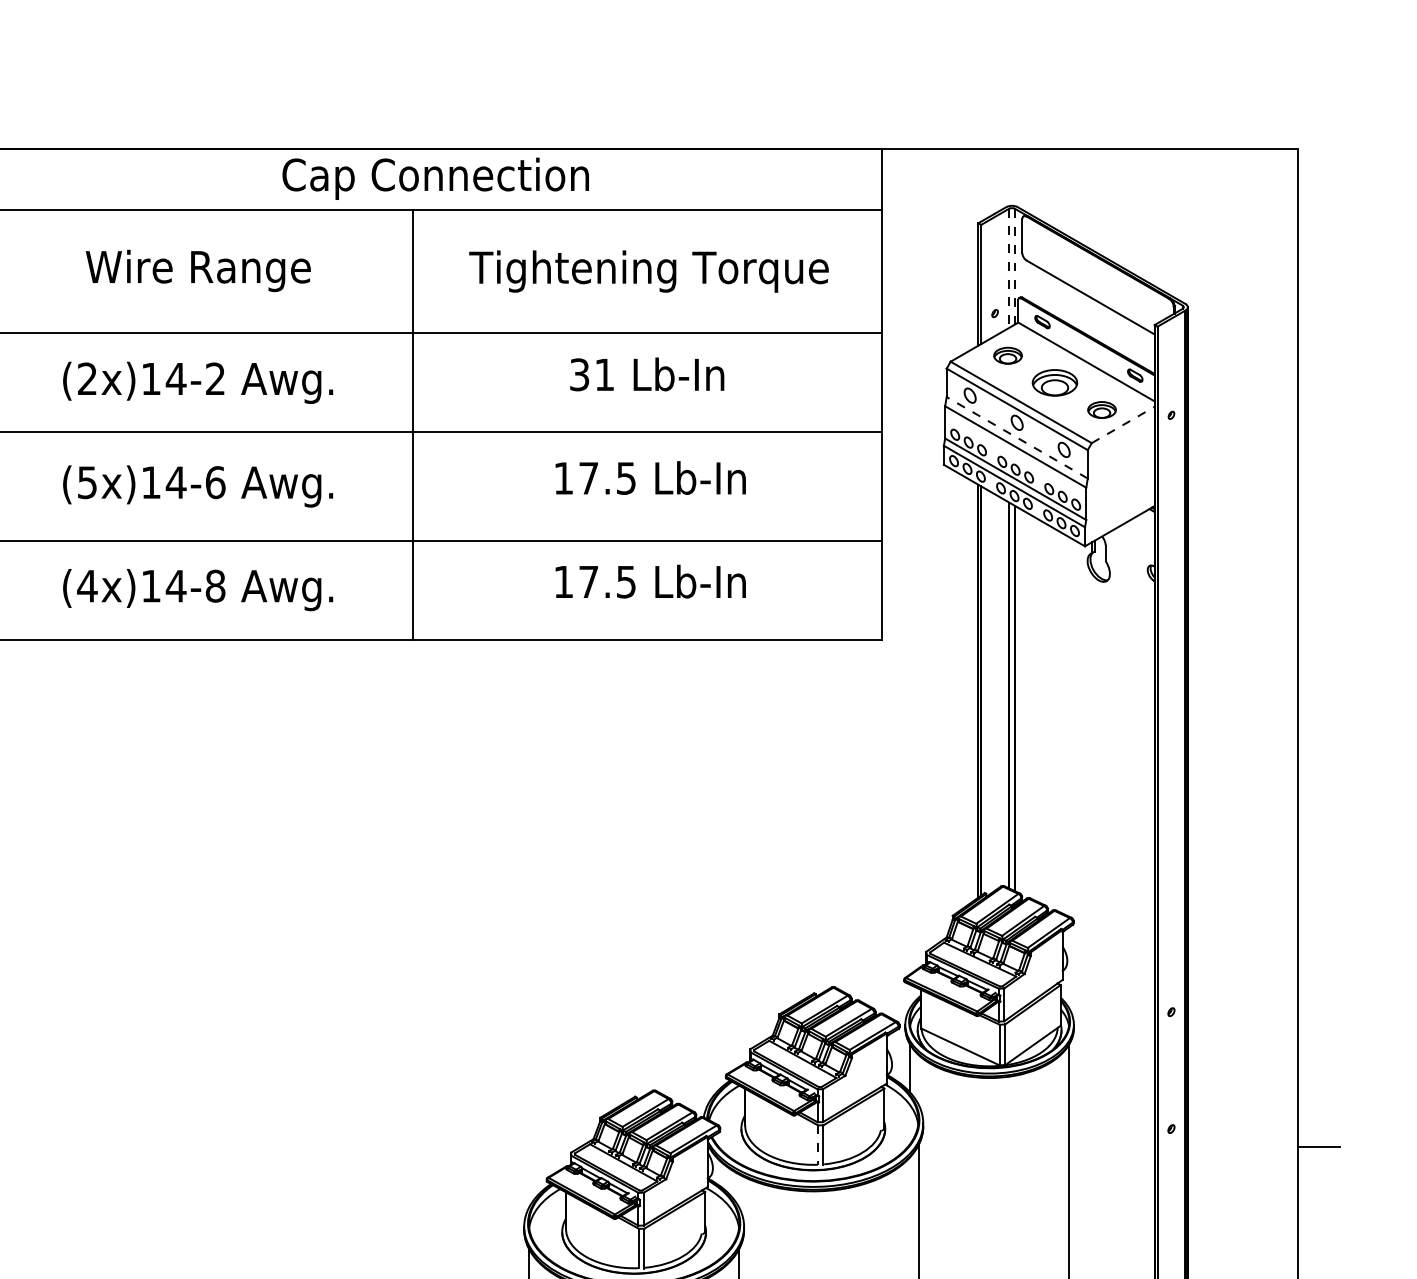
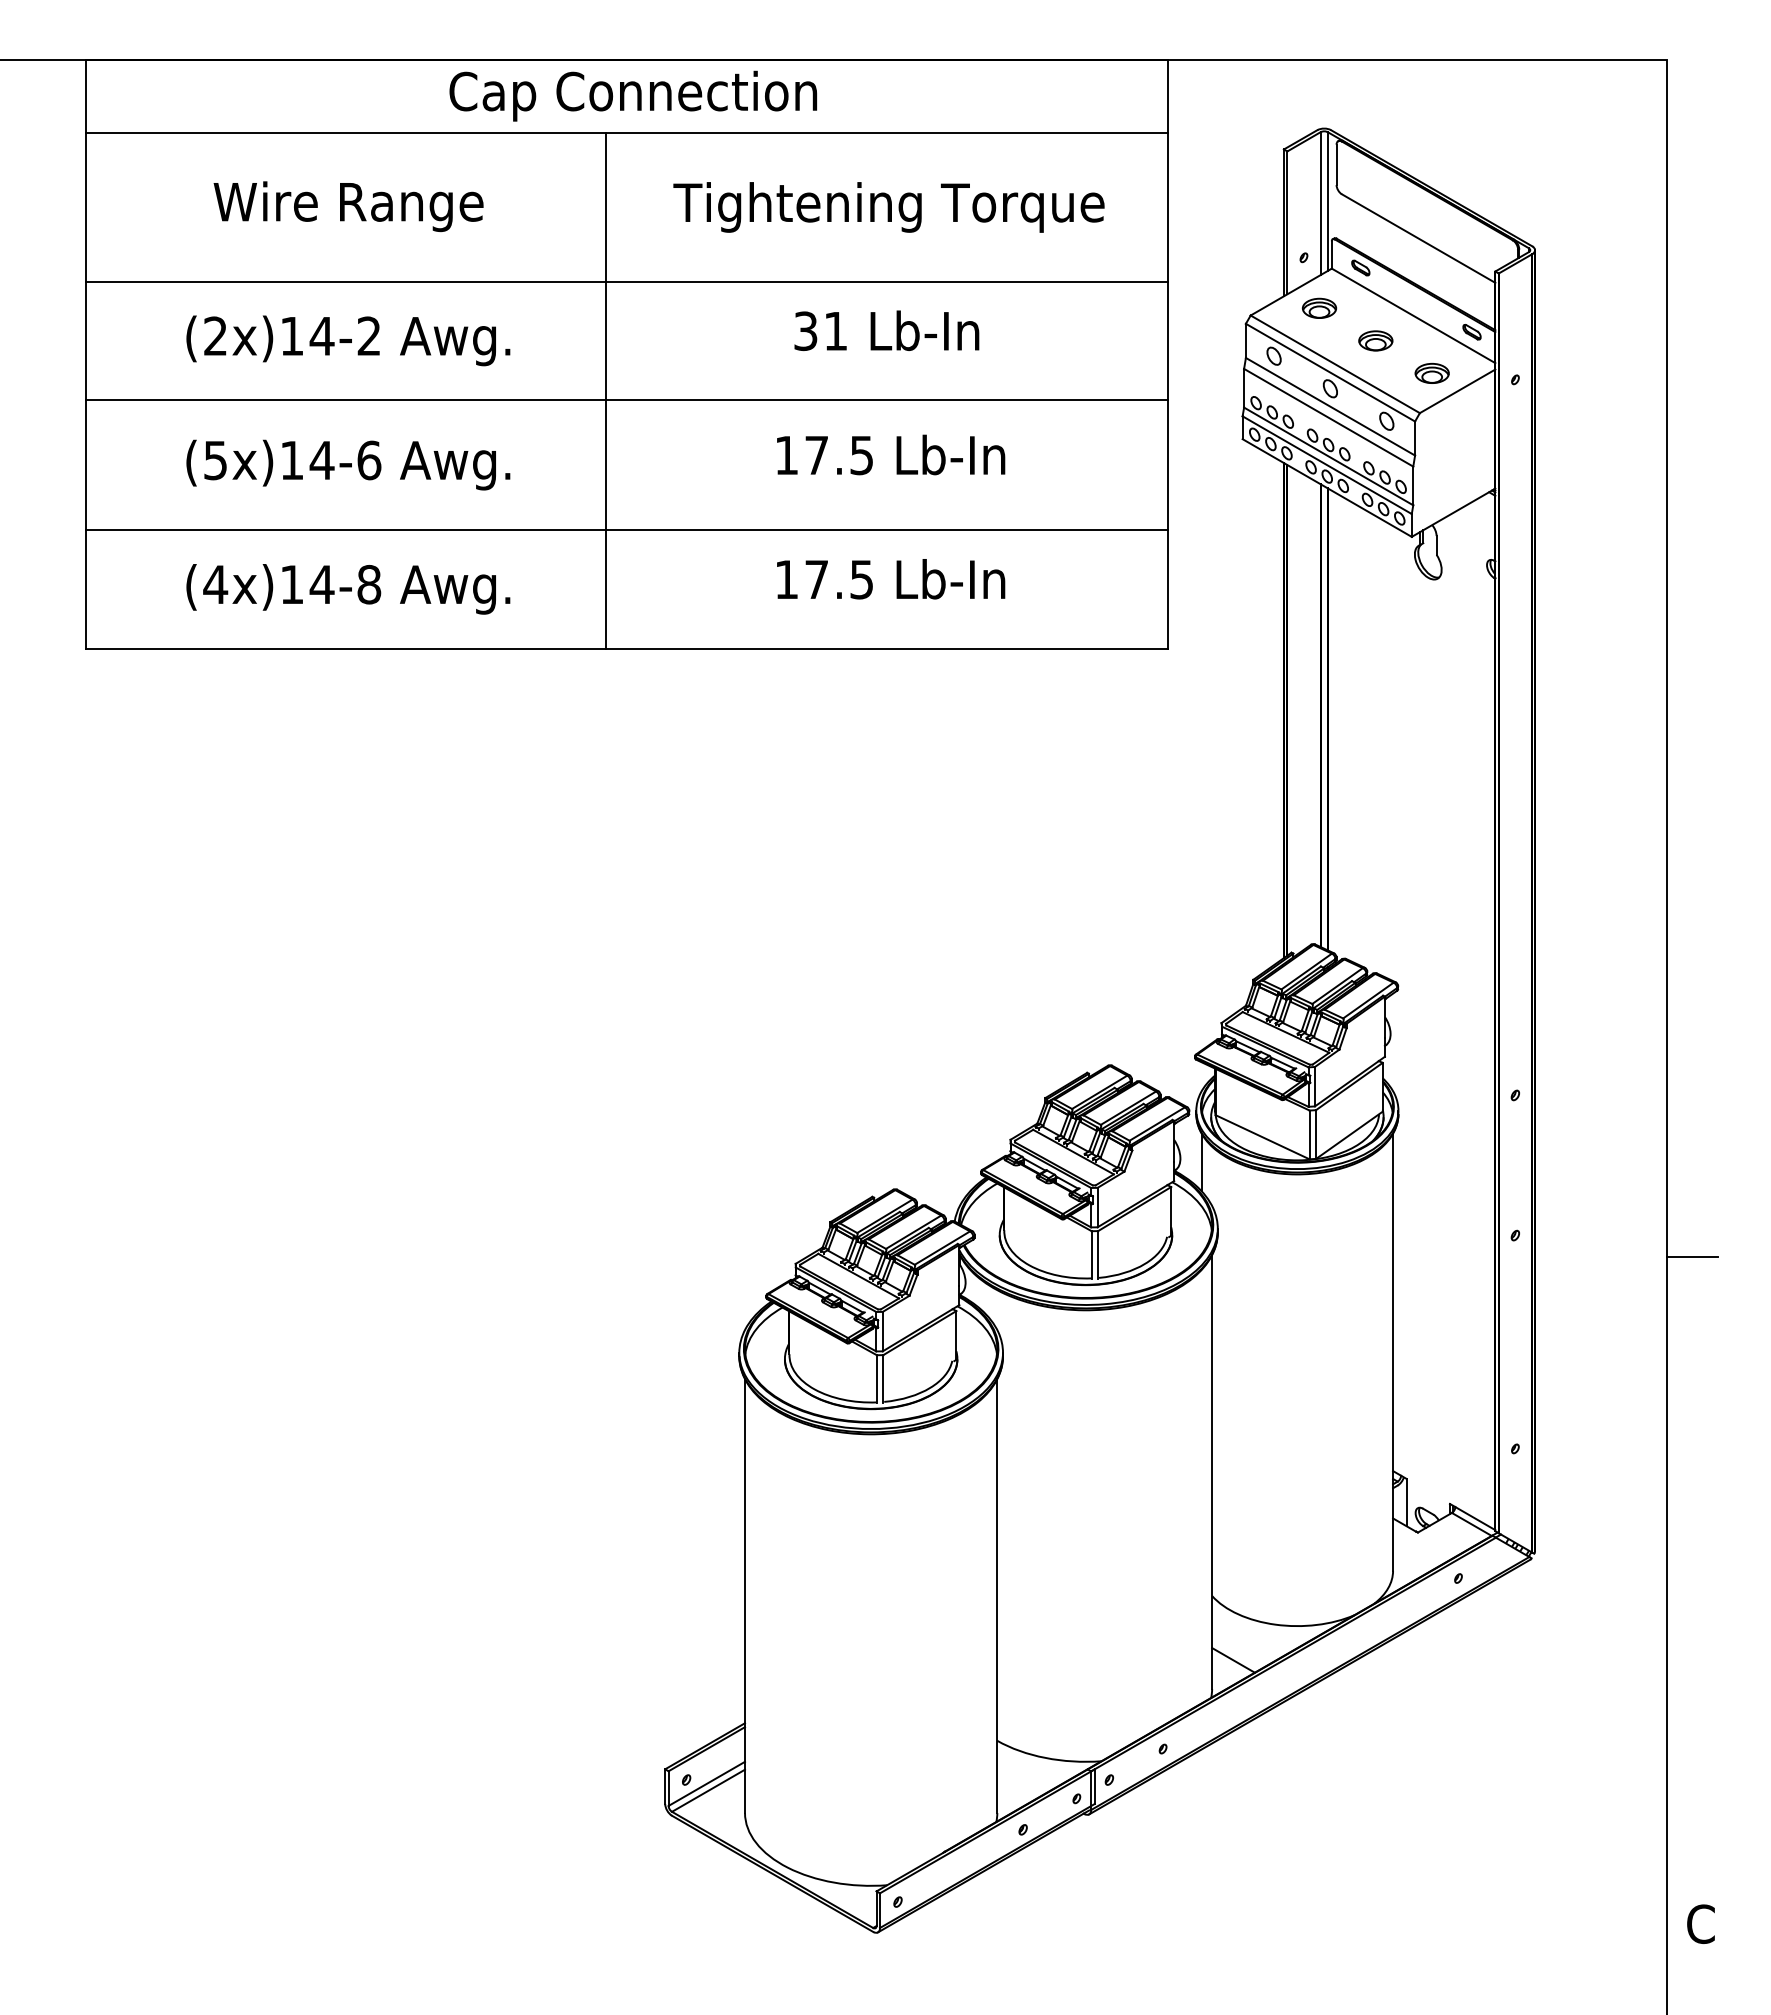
line: (1014, 266) -> (1327, 201), dashed -> solid
line: (1008, 269) -> (1320, 204), dashed -> solid
part: (1054, 382) -> (1375, 340), size x0.62
line: (1123, 425) -> (1457, 391), dashed -> solid
line: (1017, 437) -> (1330, 406), dashed -> solid
line: (817, 1144) -> (1091, 1254), dashed -> solid

